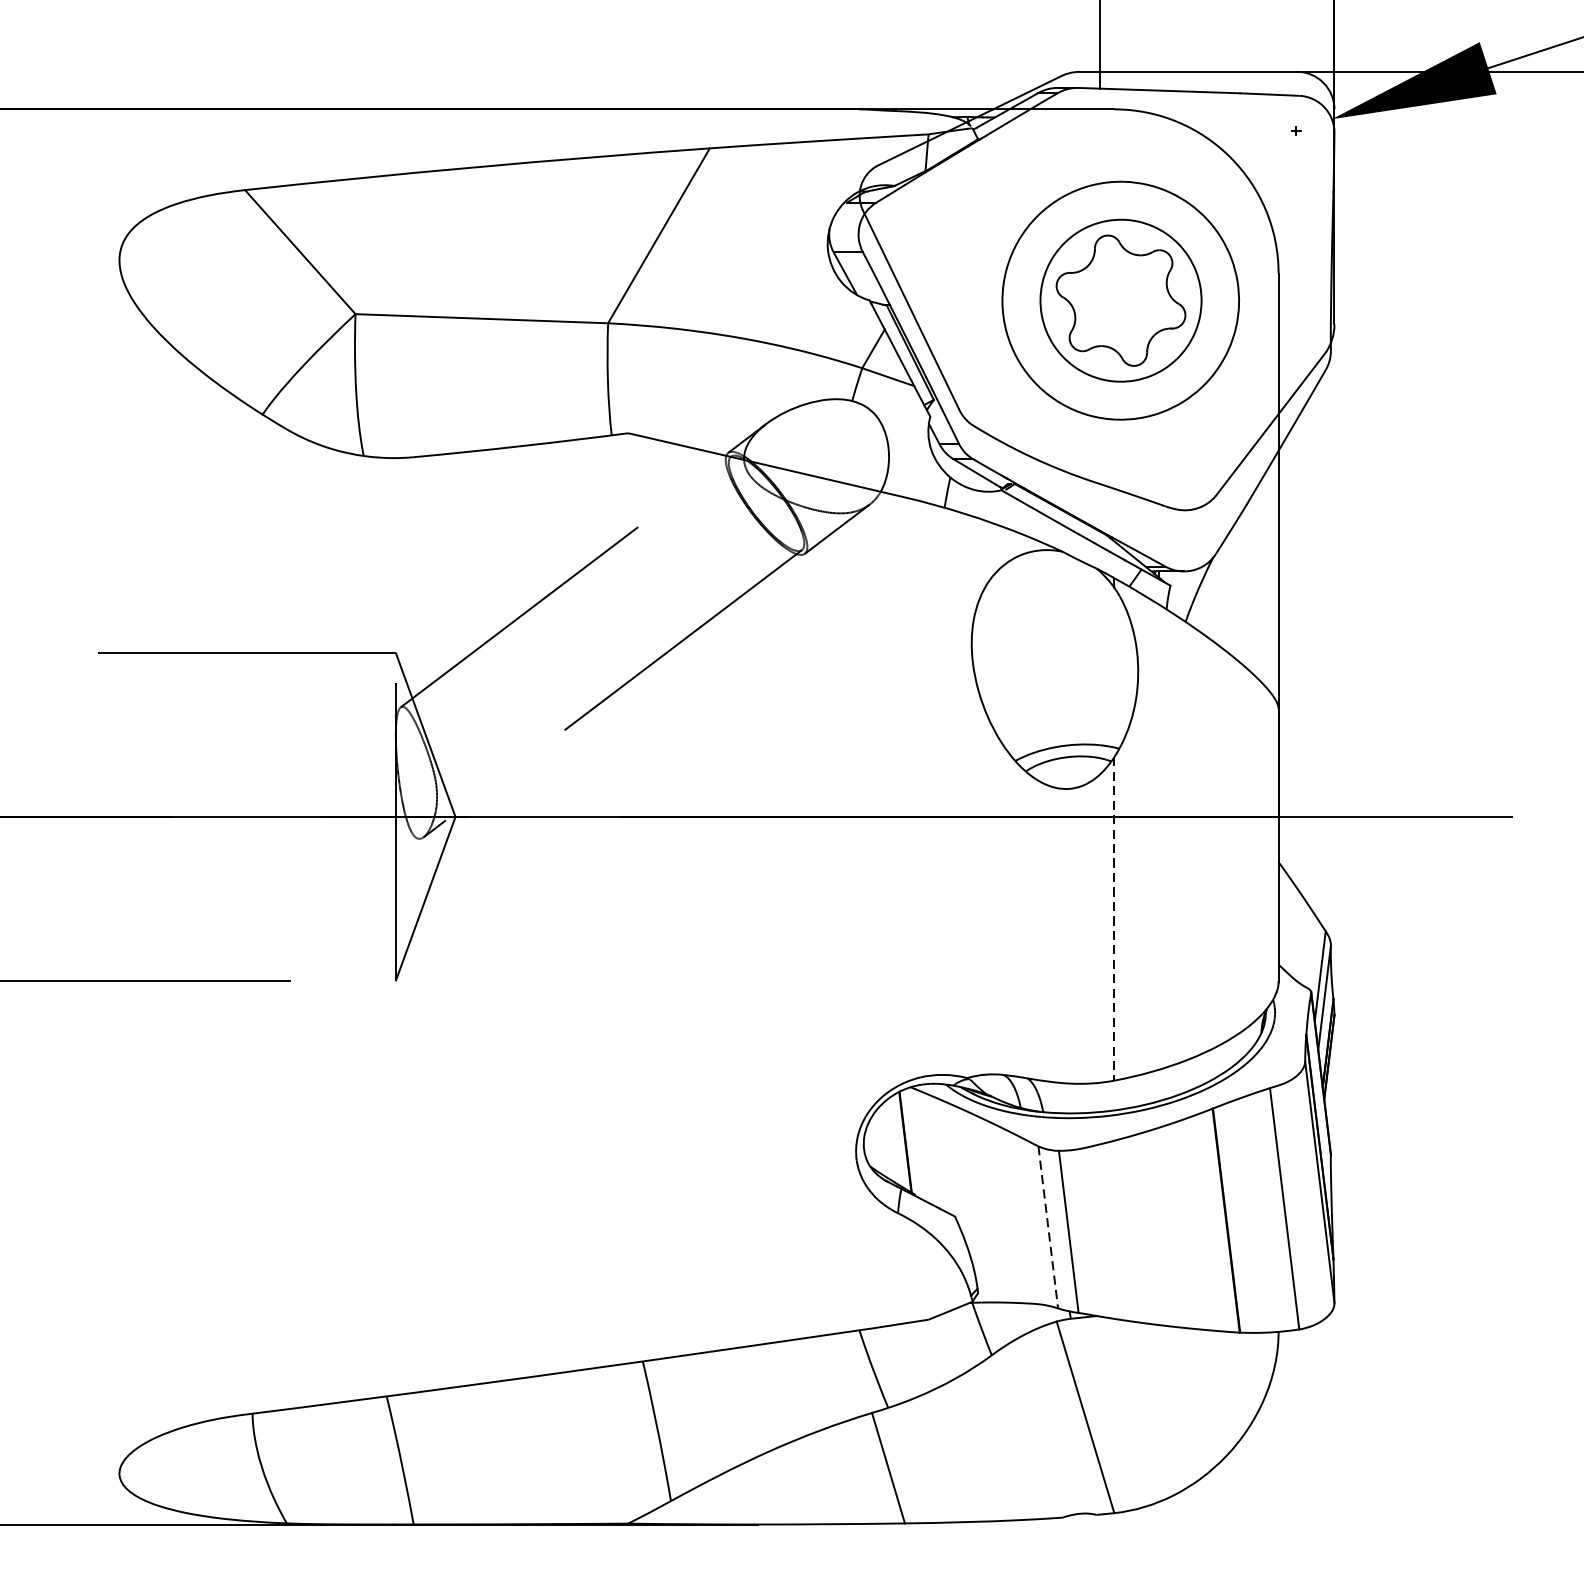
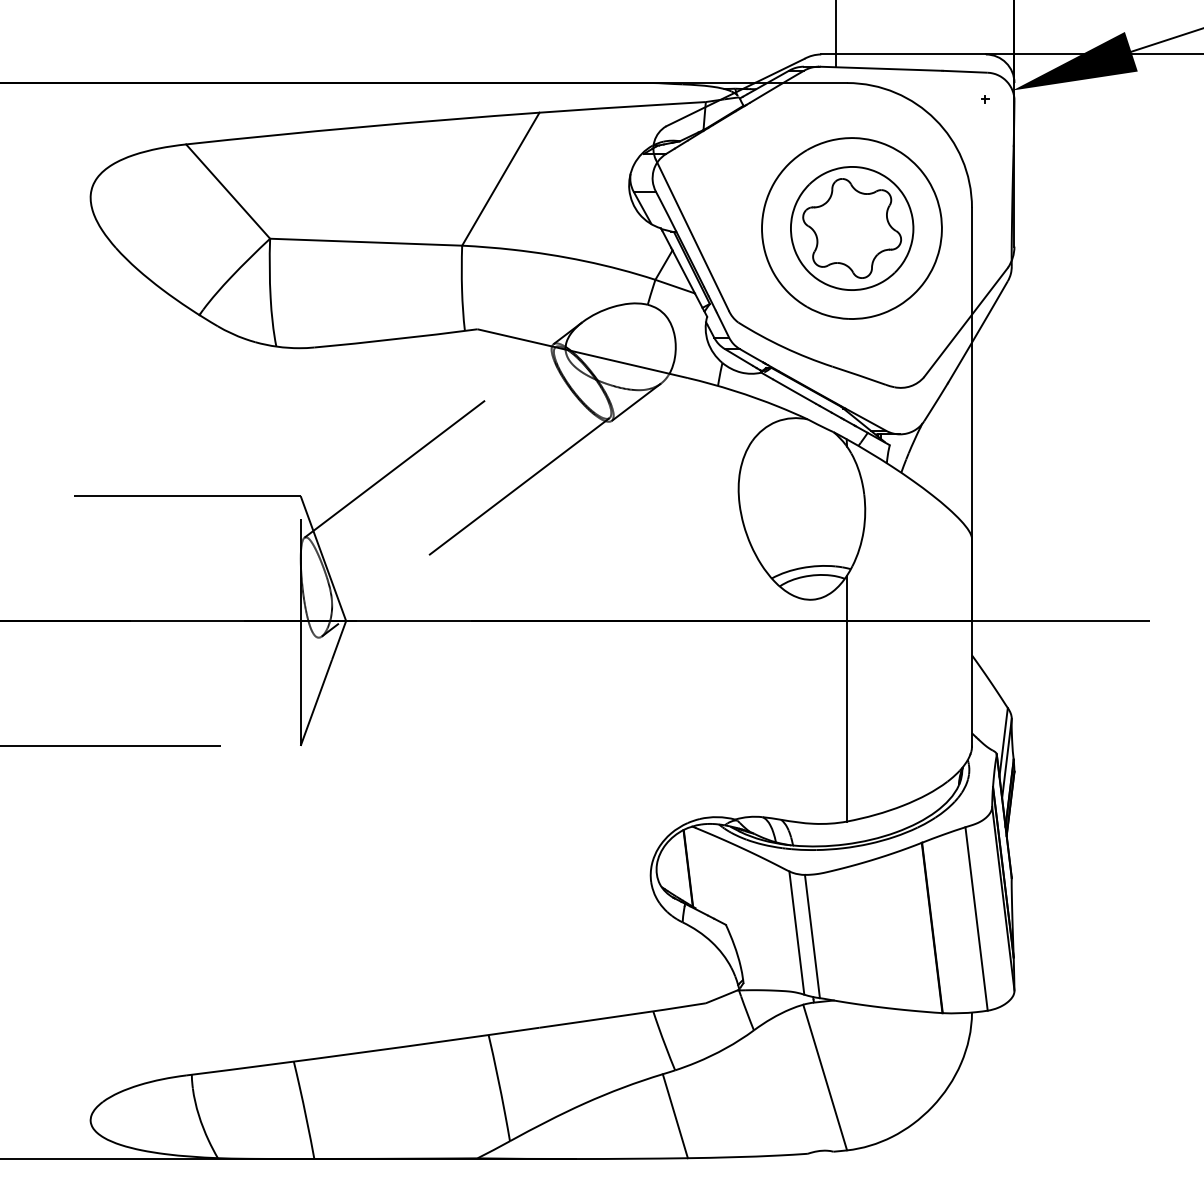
line: (1114, 918) -> (847, 698), dashed -> solid
line: (1047, 1227) -> (796, 933), dashed -> solid

